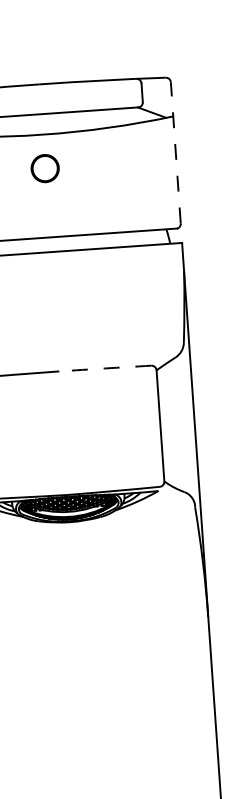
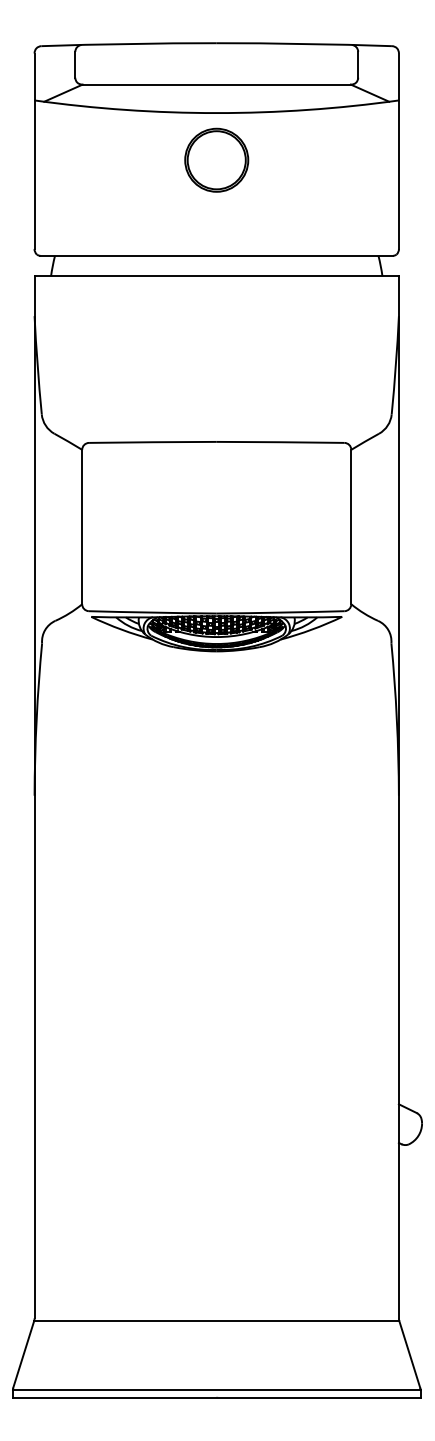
line: (175, 153) -> (398, 151), dashed -> solid
part: (44, 168) -> (216, 159), size x1.67
arc: (105, 368) -> (280, 442), dashed -> solid

